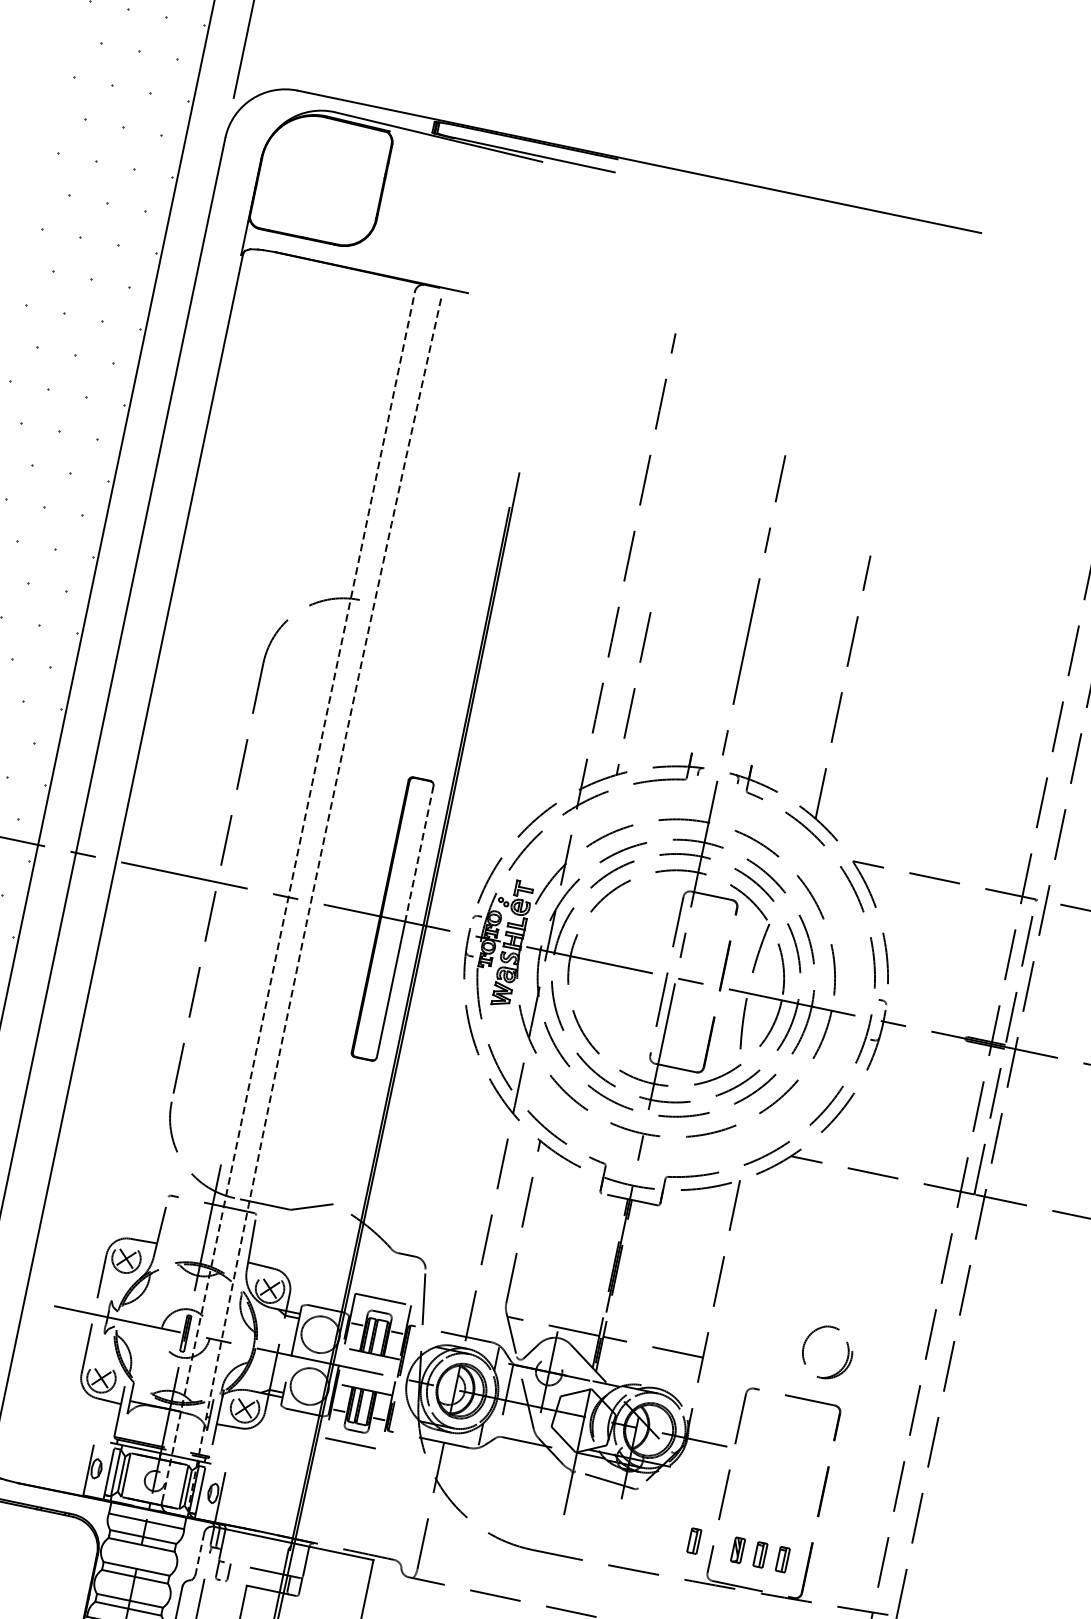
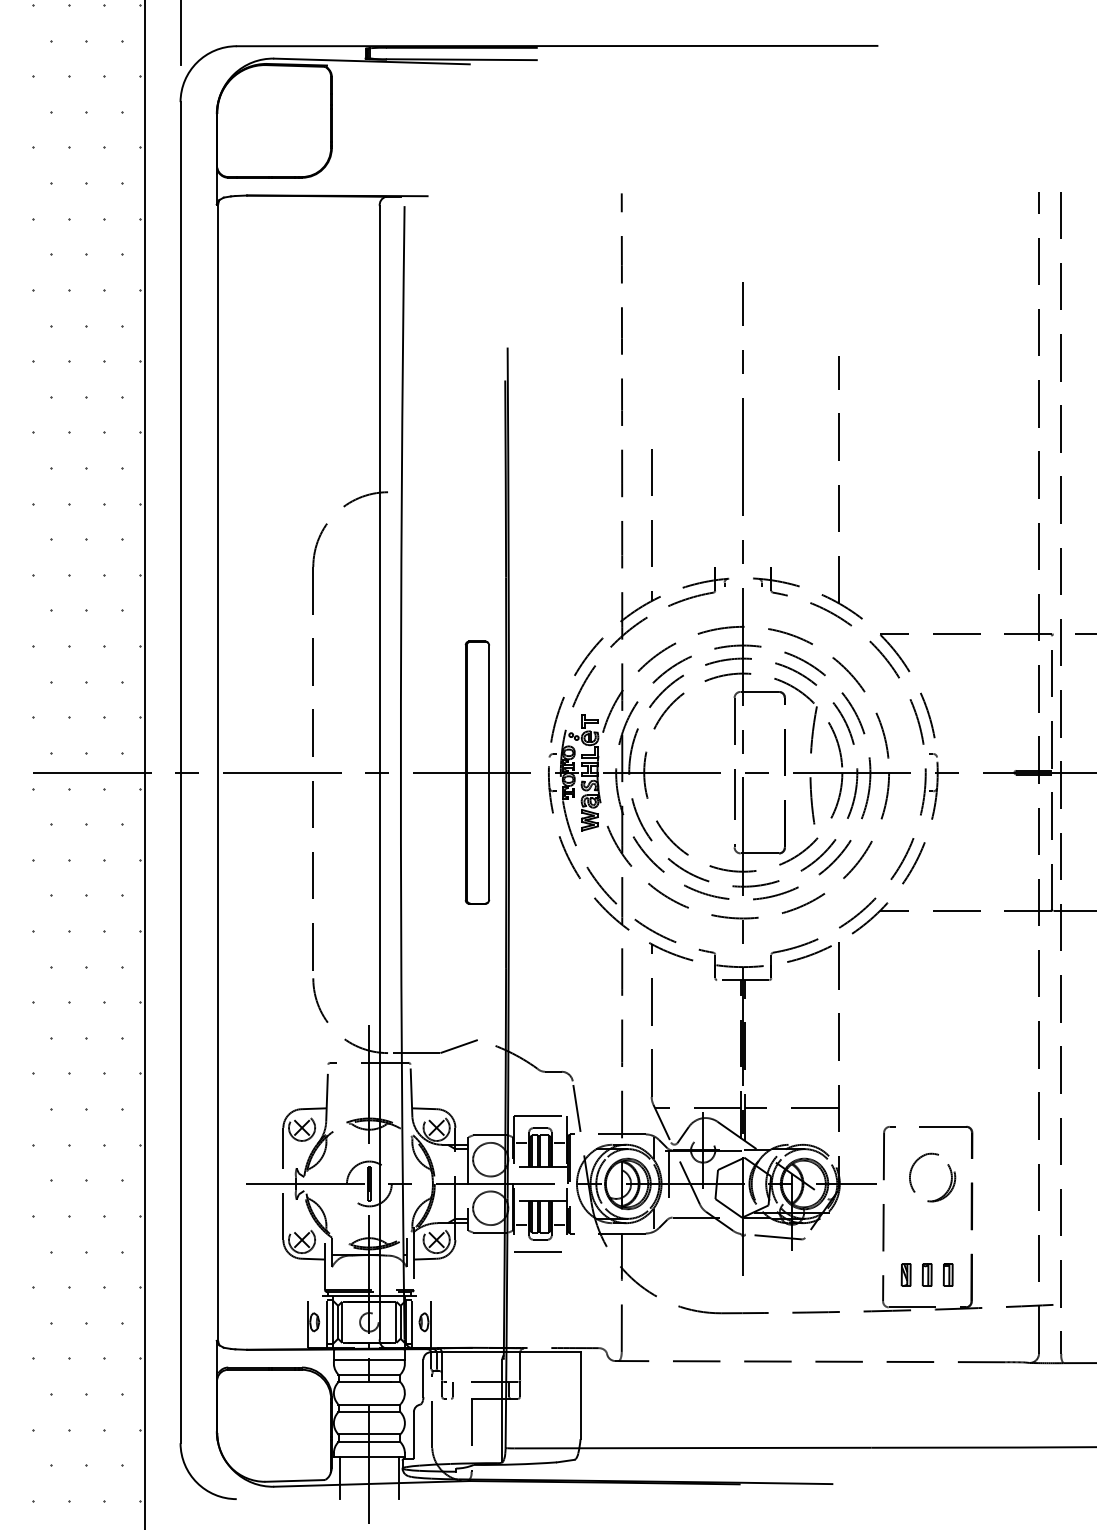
line: (419, 854) -> (489, 709), dashed -> solid
line: (288, 897) -> (379, 772), dashed -> solid
arc: (310, 901) -> (400, 772), dashed -> solid
part: (847, 1354) -> (950, 1175), moved
part: (693, 1540) -> (864, 1274), removed
line: (200, 1553) -> (423, 1378), dashed -> solid

